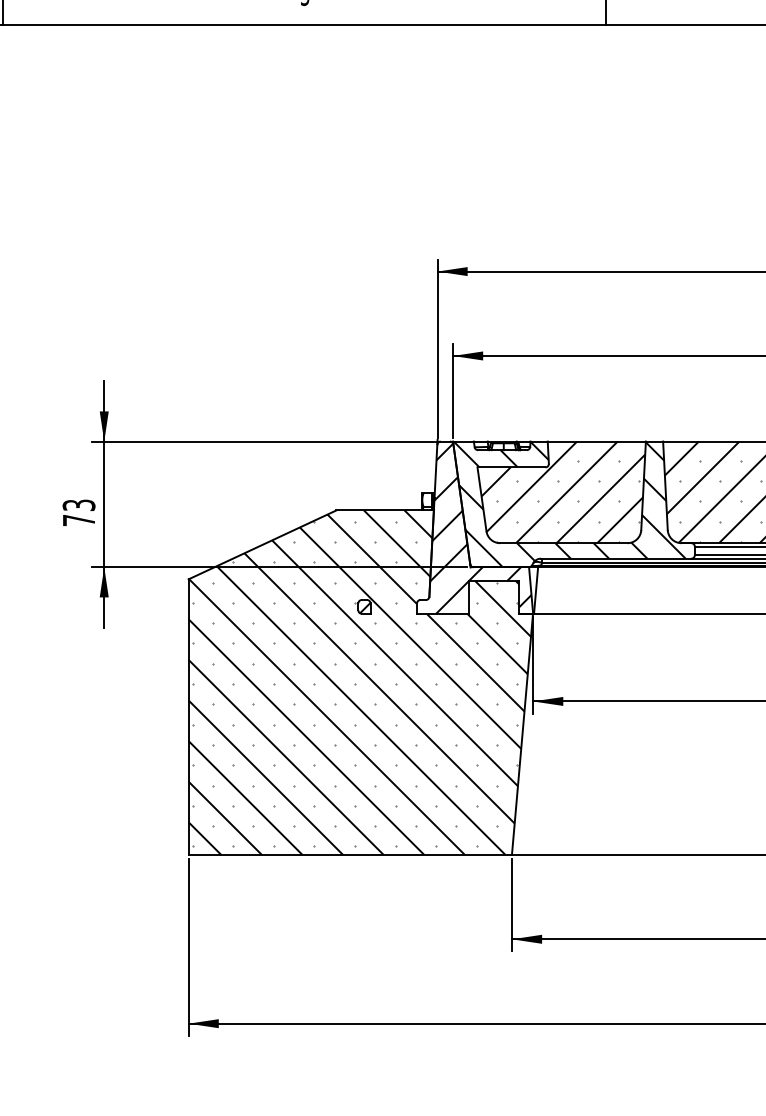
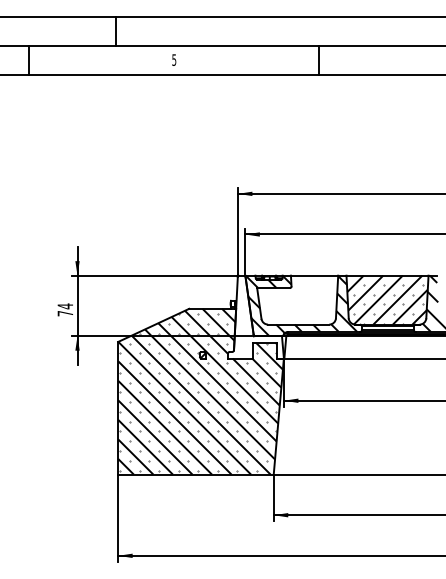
hatch: (563, 491) -> (298, 299), removed
text: (79, 505) -> (65, 306), 73 -> 74
hatch: (480, 528) -> (258, 317), removed

